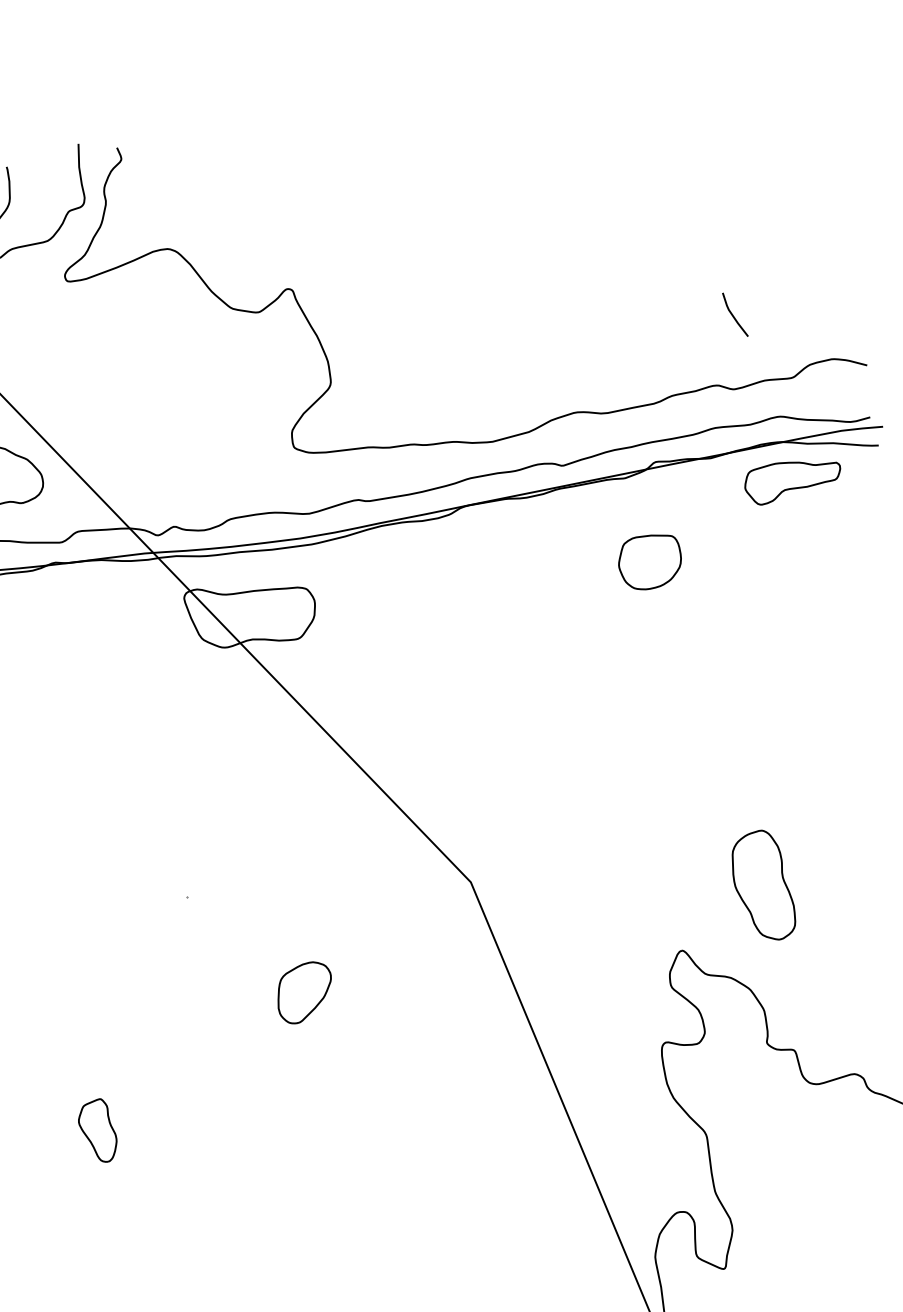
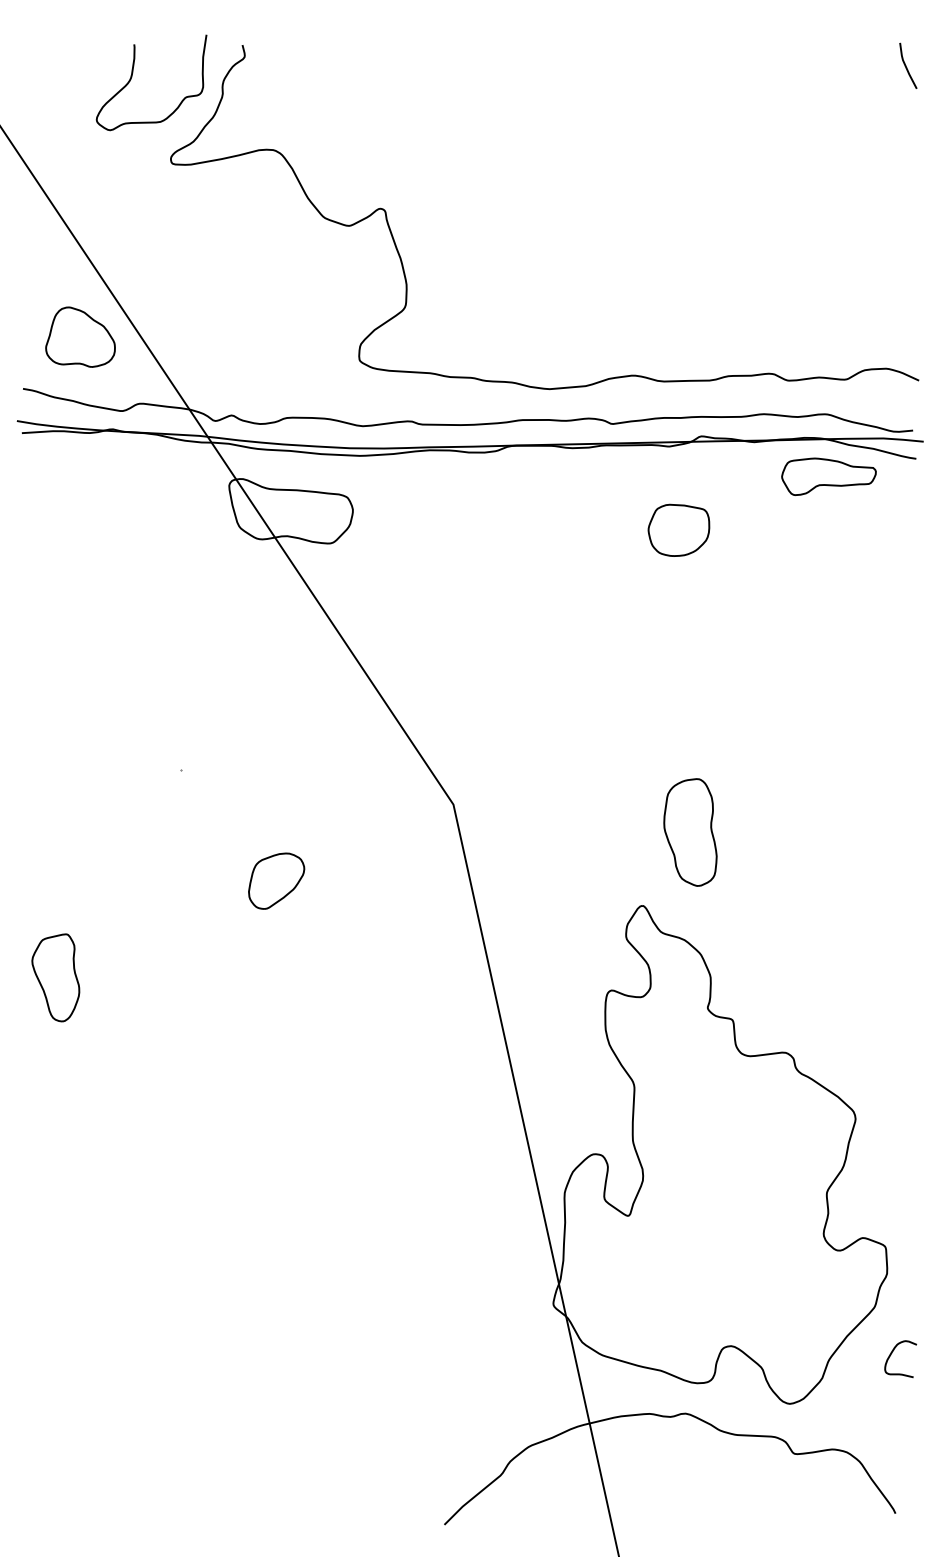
line: (733, 314) -> (906, 65), moved
part: (762, 886) -> (690, 832), moved
part: (97, 1131) -> (55, 977), size x1.43

